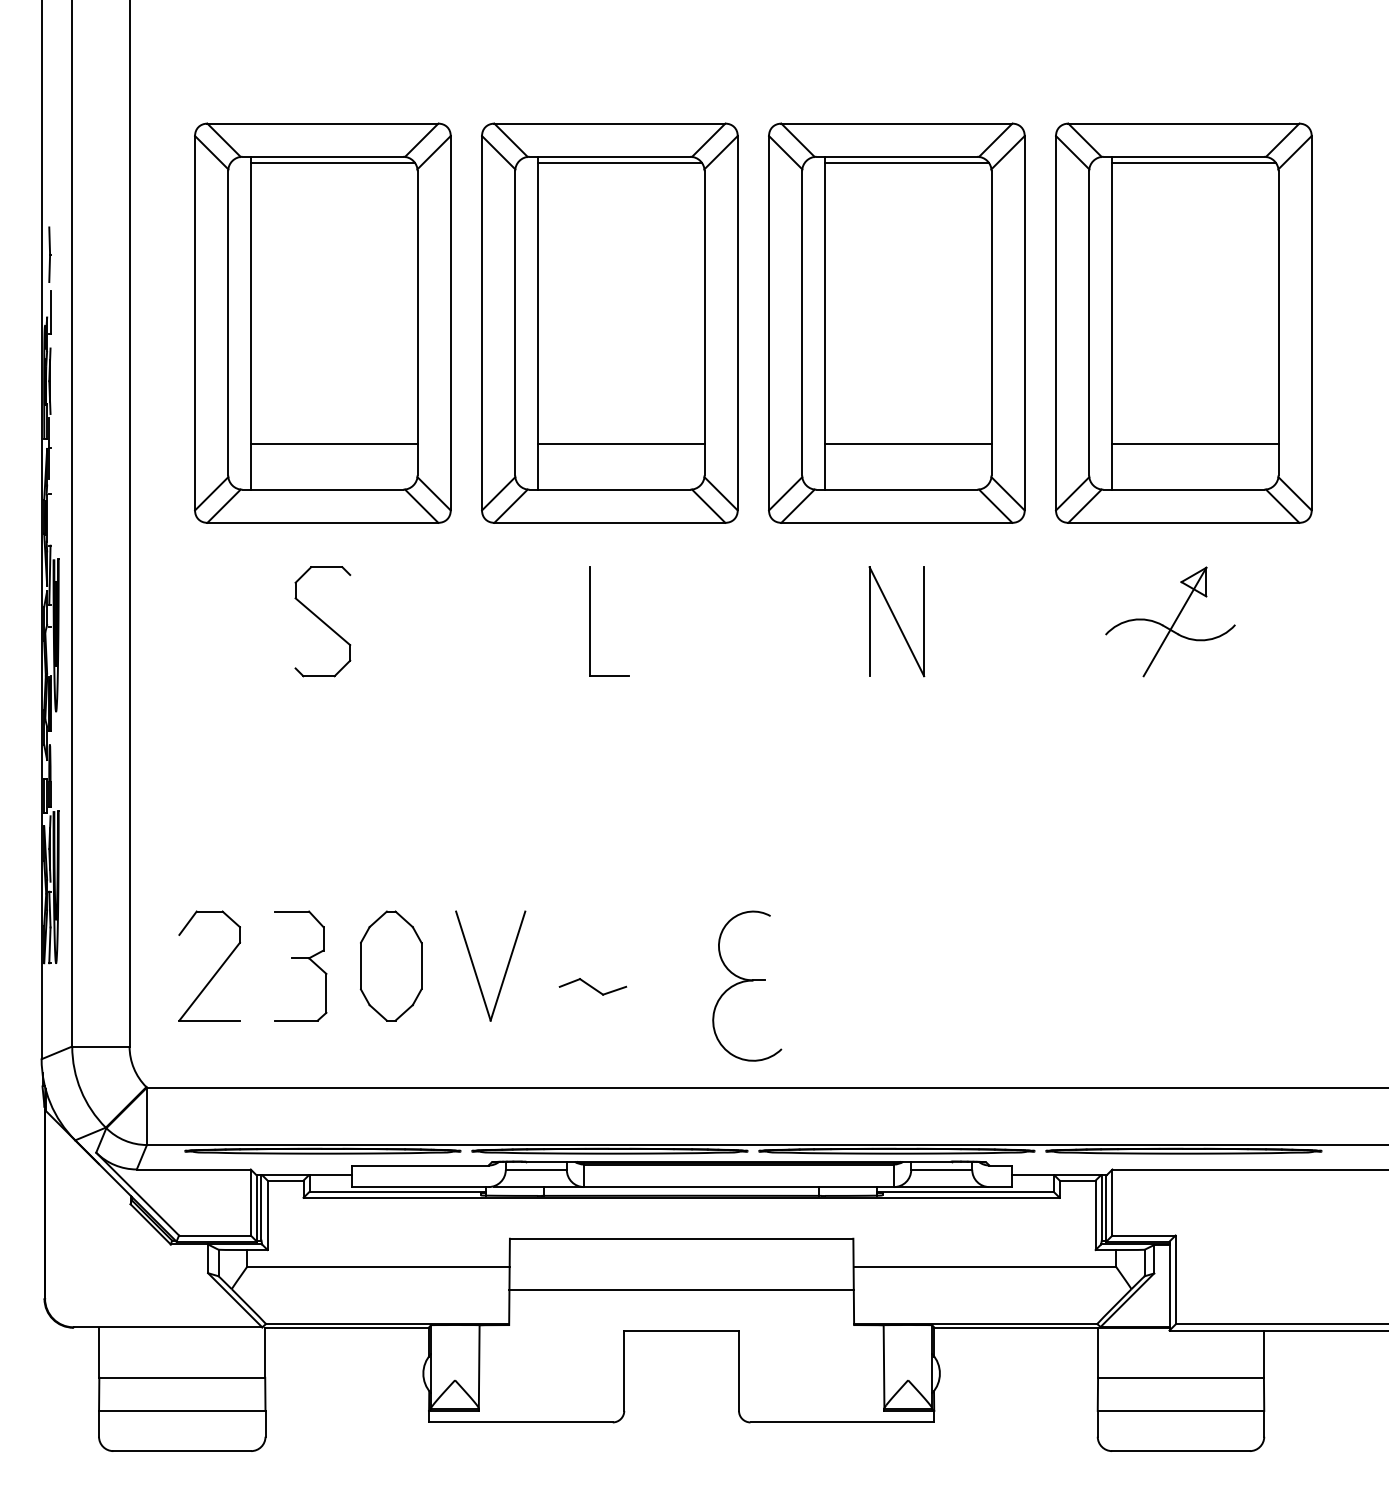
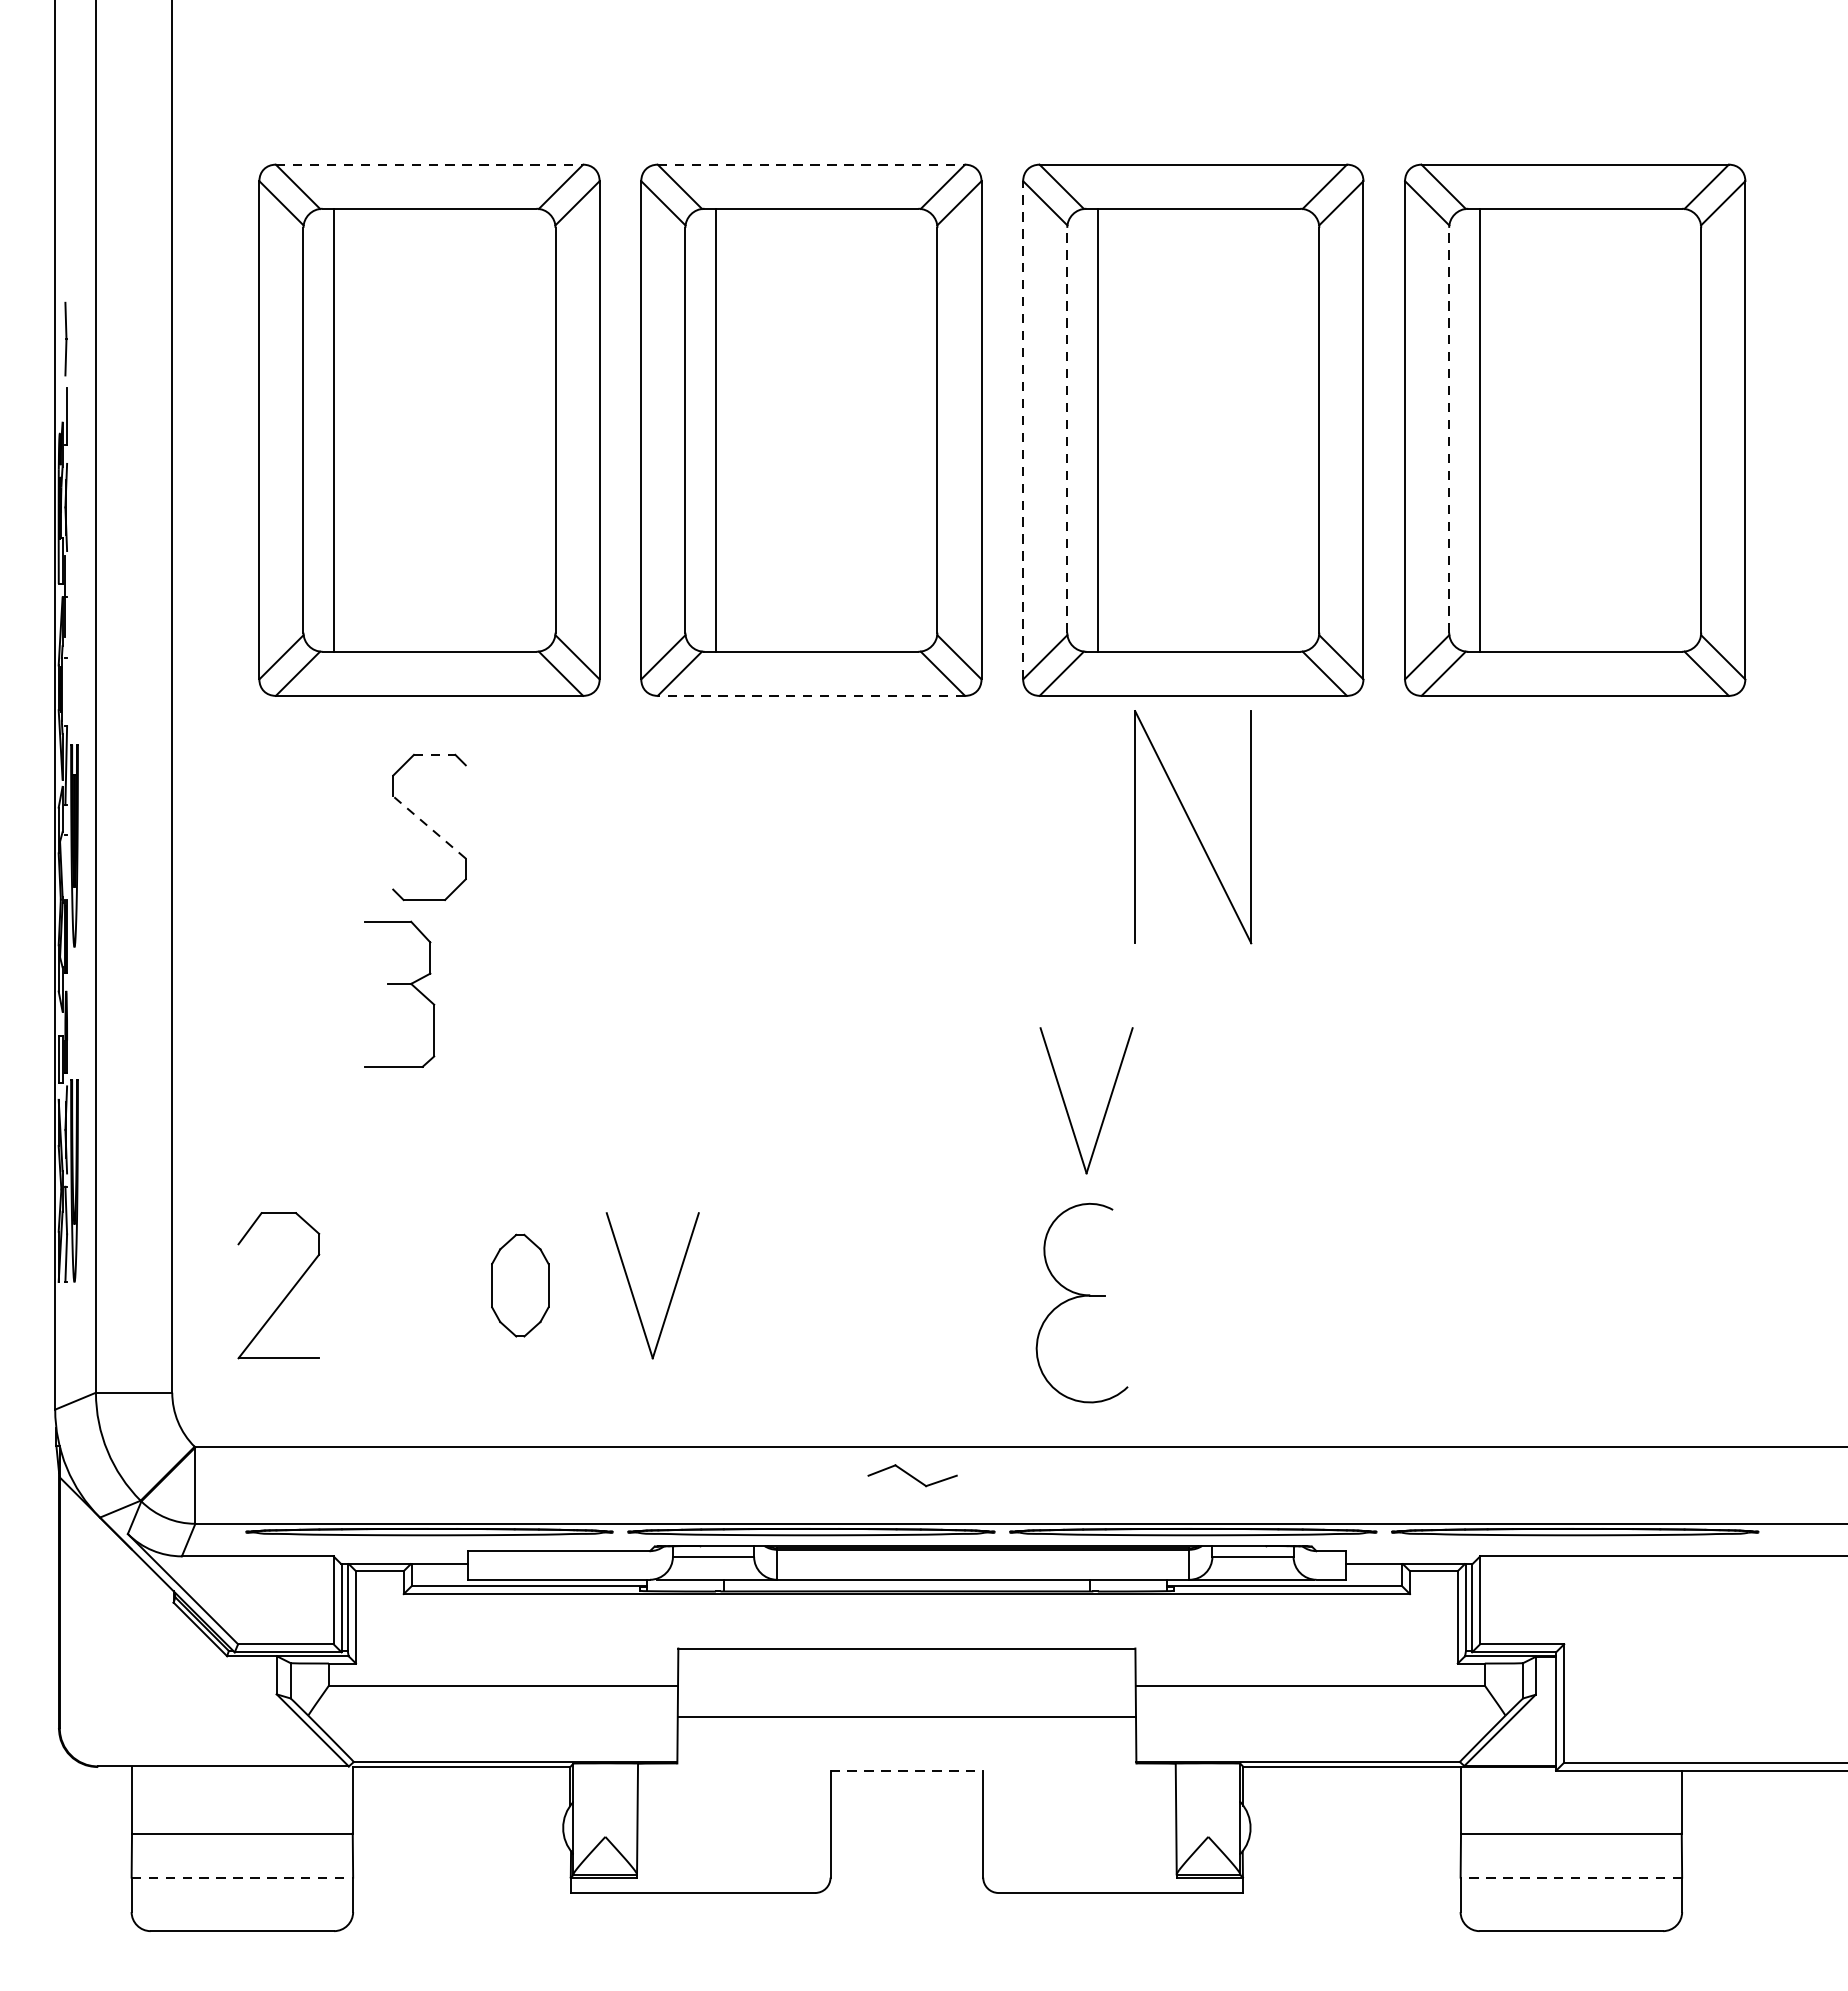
line: (323, 123) -> (430, 164), solid -> dashed
line: (610, 123) -> (812, 164), solid -> dashed
line: (332, 162) -> (442, 216), removed
line: (619, 162) -> (824, 216), removed
line: (906, 162) -> (1206, 216), removed
line: (1193, 162) -> (1588, 216), removed
line: (769, 322) -> (1023, 429), solid -> dashed
line: (802, 322) -> (1067, 429), solid -> dashed
line: (1089, 322) -> (1449, 429), solid -> dashed
line: (334, 443) -> (444, 590), removed
line: (621, 443) -> (826, 590), removed
line: (908, 443) -> (1208, 590), removed
line: (1195, 443) -> (1590, 590), removed
line: (609, 522) -> (810, 695), solid -> dashed
line: (326, 567) -> (434, 755), solid -> dashed
line: (322, 621) -> (428, 827), solid -> dashed
part: (590, 621) -> (785, 827), removed
part: (896, 621) -> (1192, 827), size x1.6
part: (1170, 621) -> (1557, 827), removed
part: (802, 832) -> (1067, 1107), added
part: (300, 958) -> (399, 984), moved
part: (390, 965) -> (519, 1284), size x0.7
part: (747, 985) -> (1082, 1302), moved
part: (592, 986) -> (912, 1475), moved
line: (682, 1330) -> (908, 1770), solid -> dashed
line: (182, 1410) -> (242, 1877), solid -> dashed
line: (1180, 1410) -> (1570, 1877), solid -> dashed

